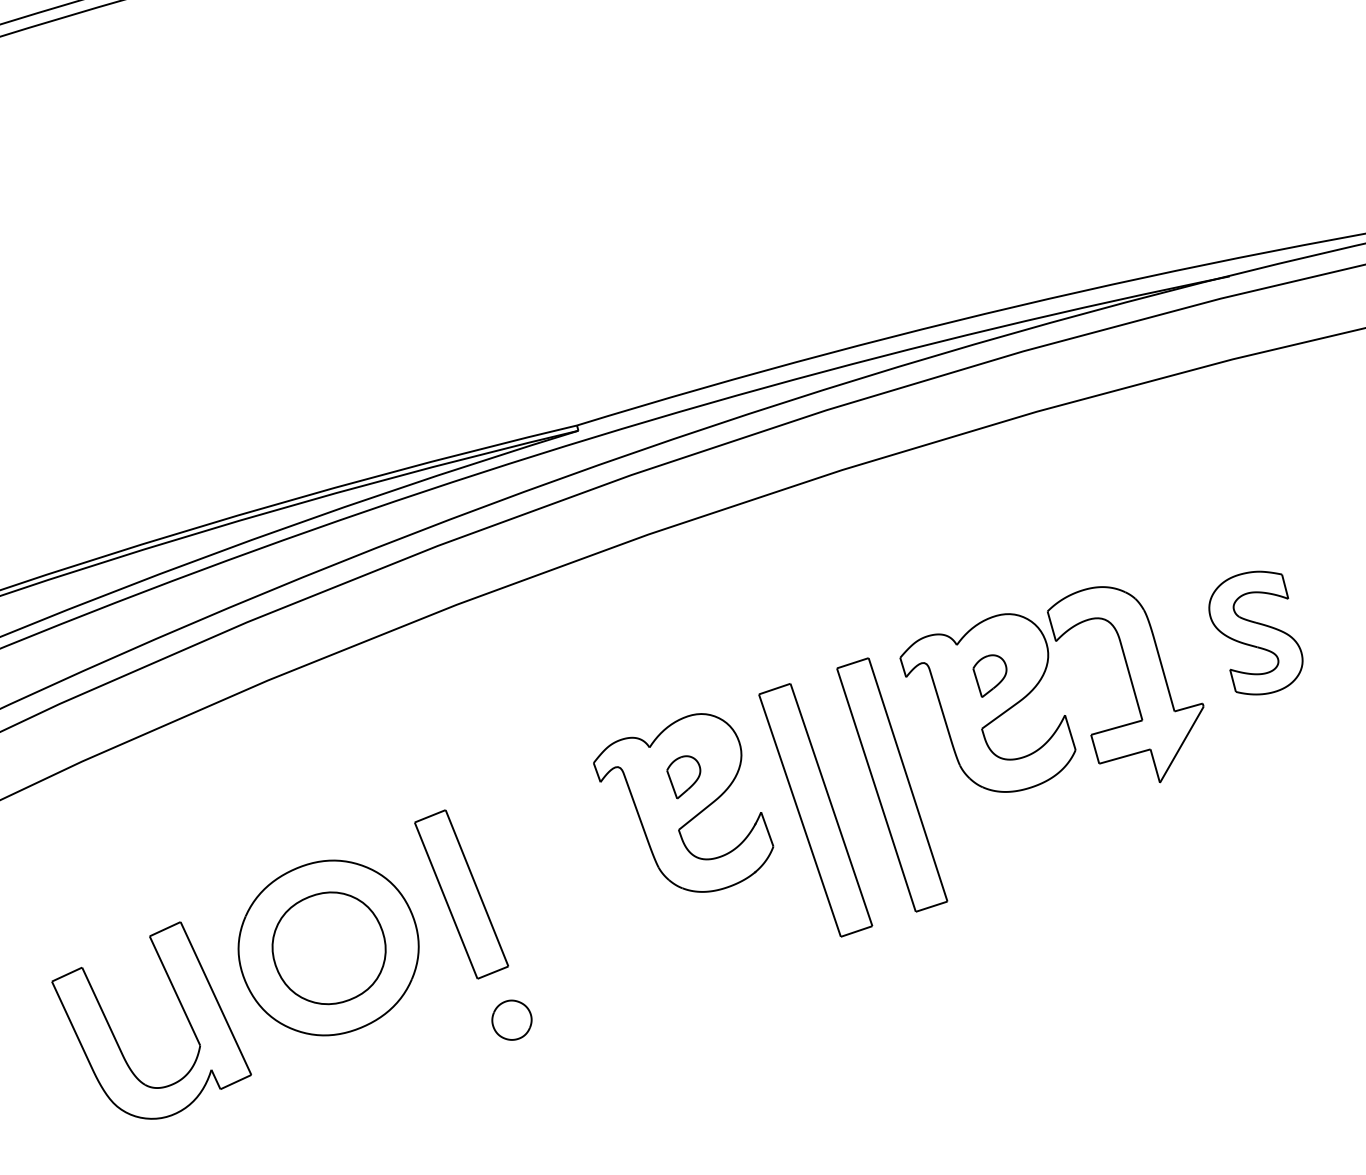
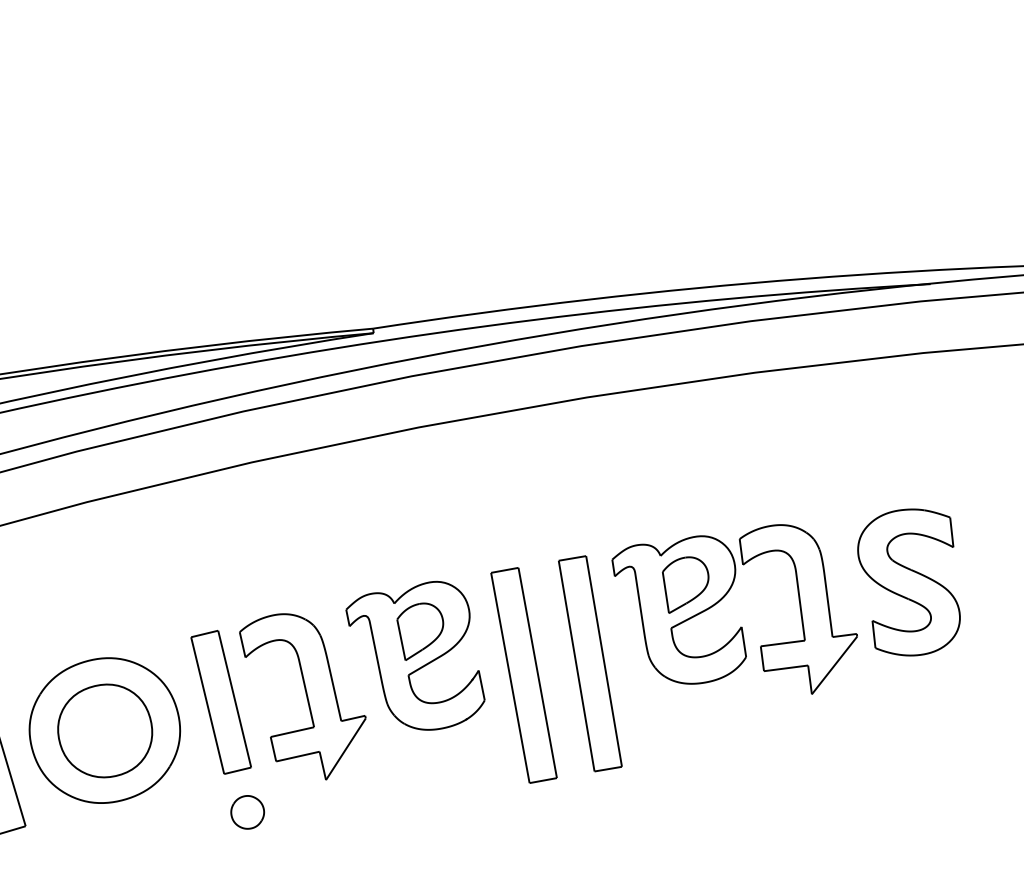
part: (1255, 632) -> (908, 581), size x1.43
part: (989, 675) -> (683, 585), size x1.67
part: (683, 777) -> (418, 632), size x1.67
part: (560, 870) -> (305, 694), added

